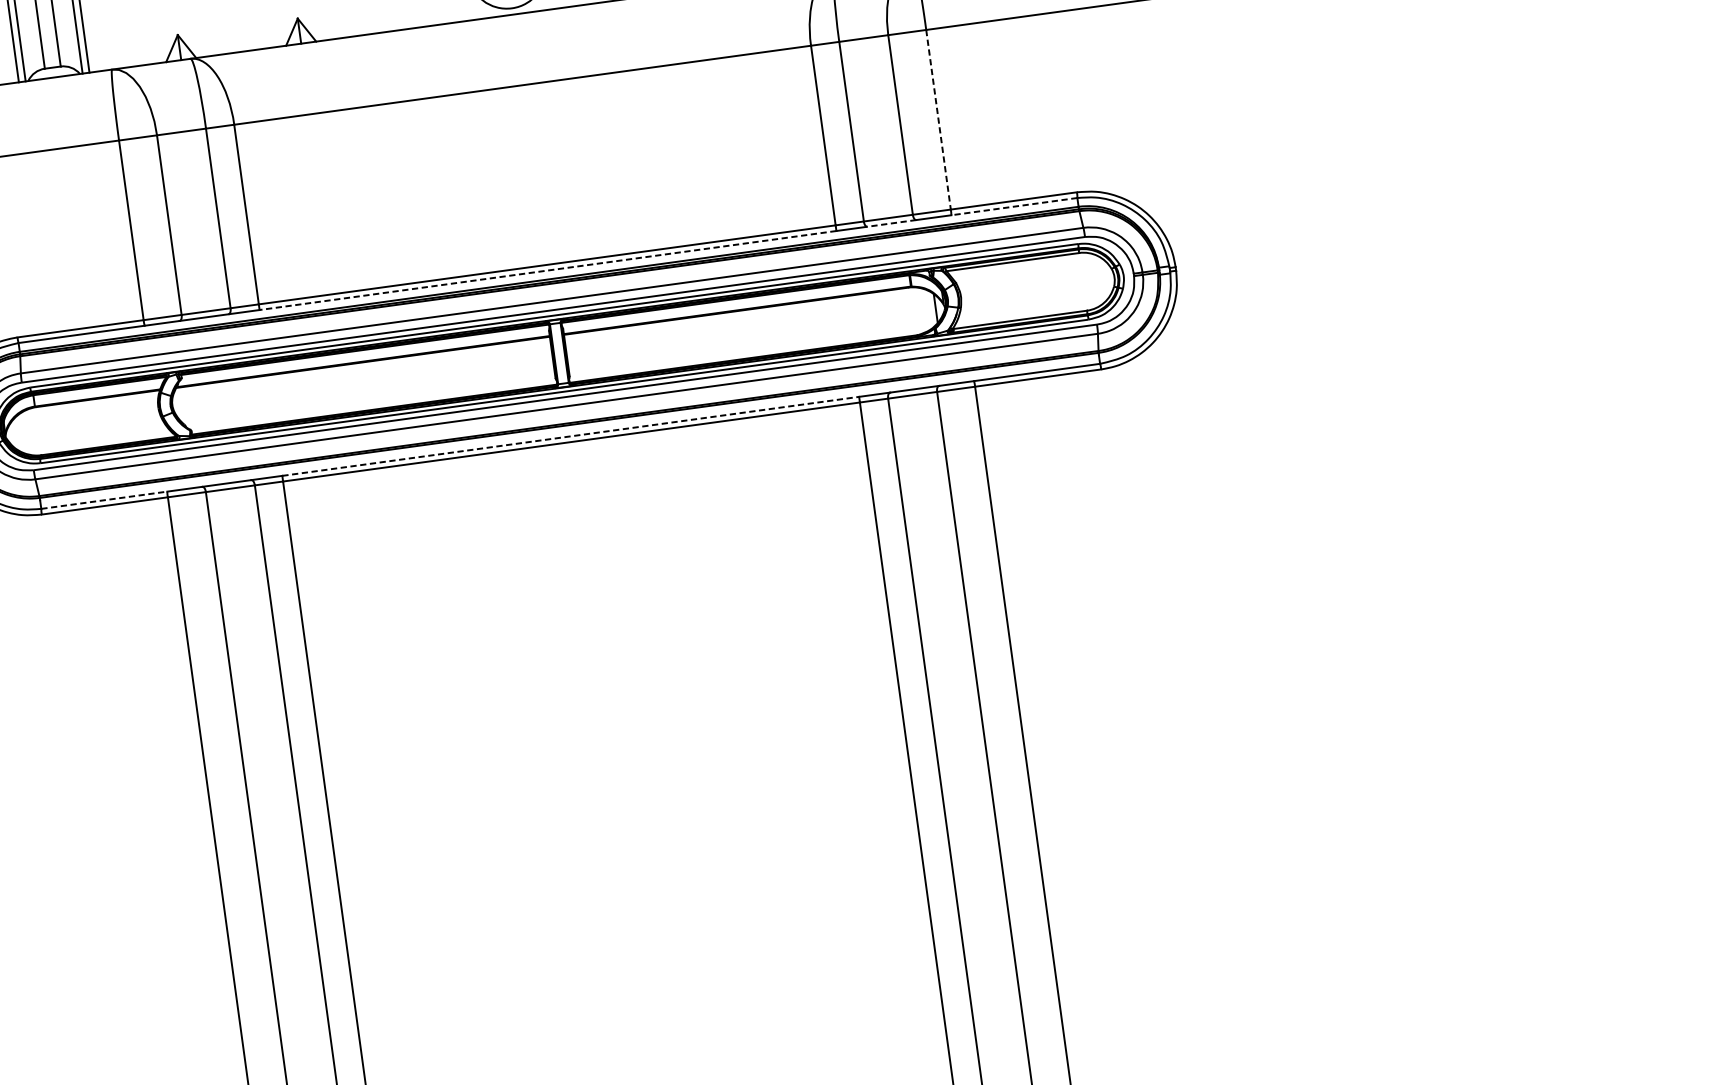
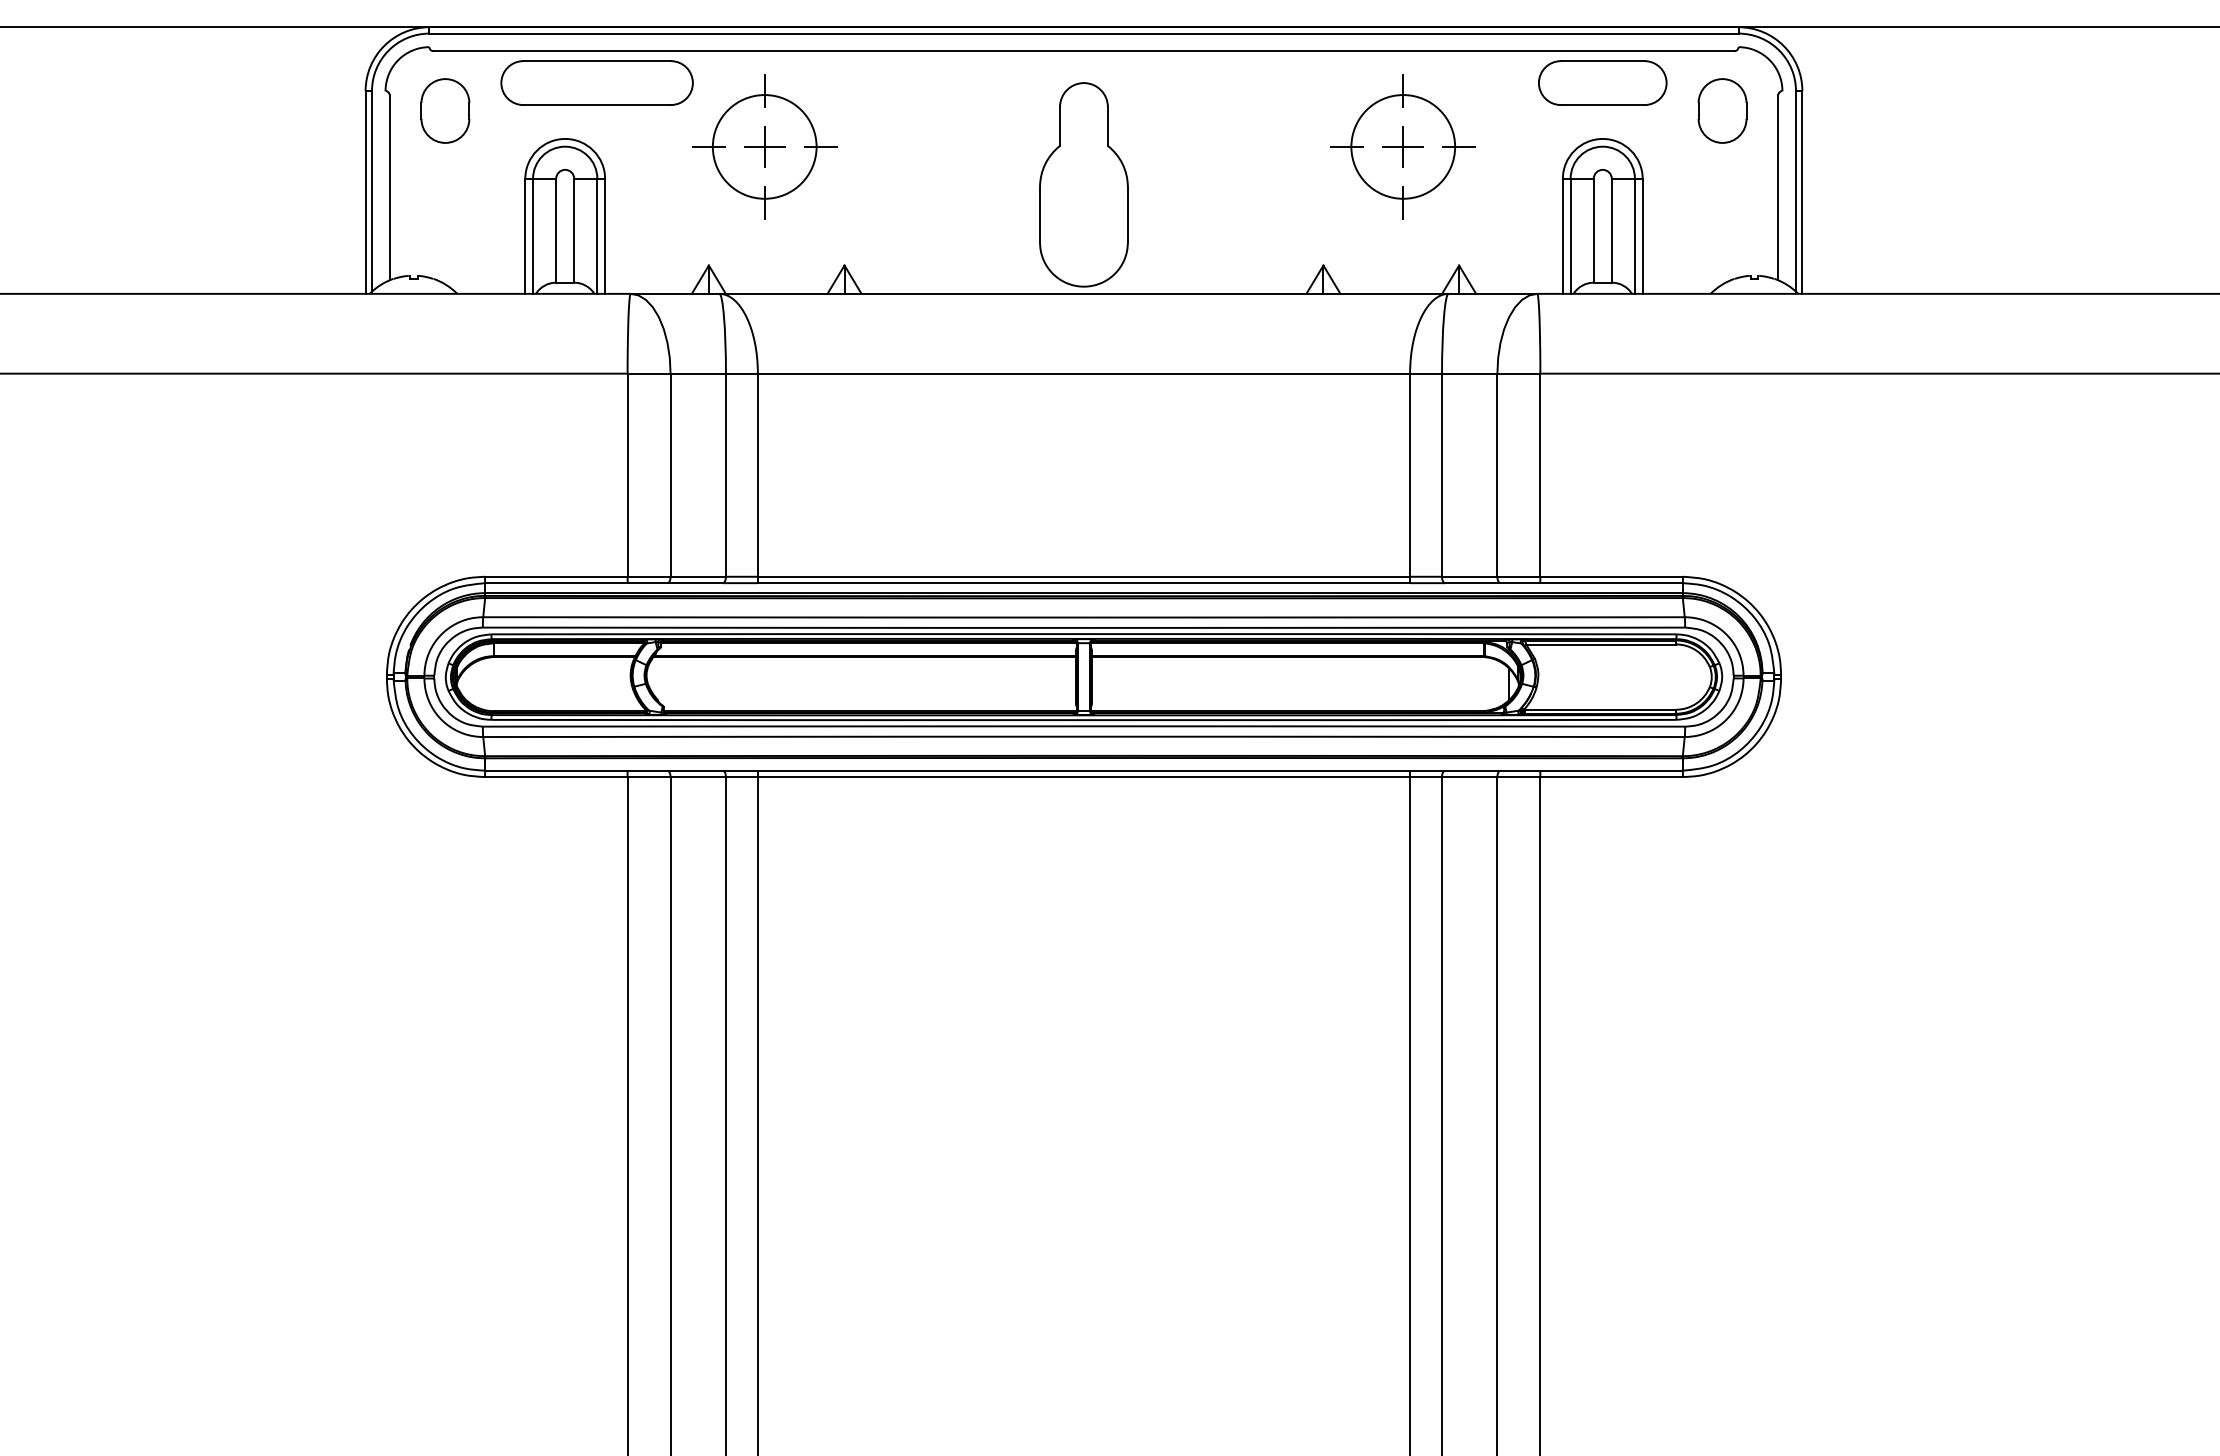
line: (938, 120) -> (1540, 475), dashed -> solid
line: (1013, 207) -> (1610, 583), dashed -> solid
line: (891, 223) -> (1472, 583), dashed -> solid
line: (547, 270) -> (1083, 583), dashed -> solid
line: (571, 436) -> (1084, 770), dashed -> solid
line: (105, 499) -> (557, 770), dashed -> solid

